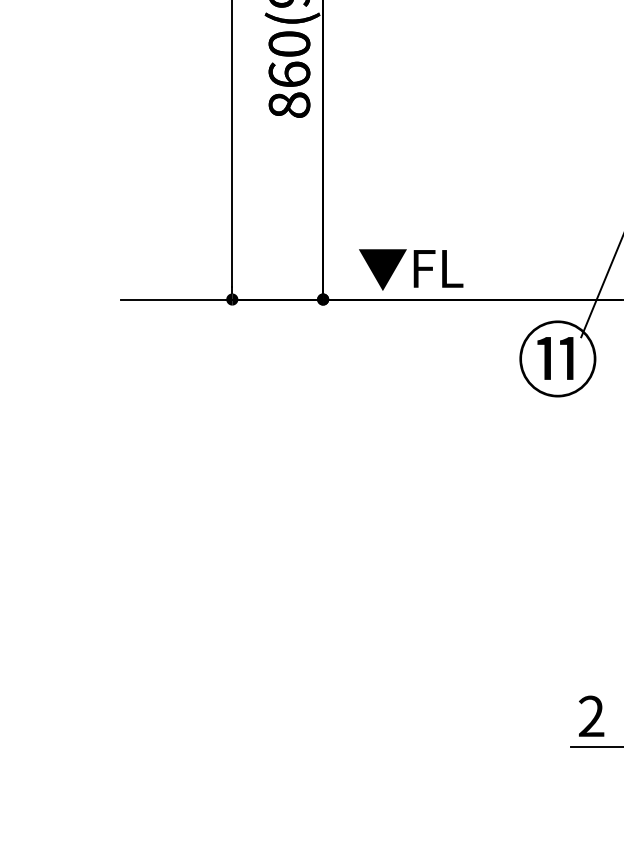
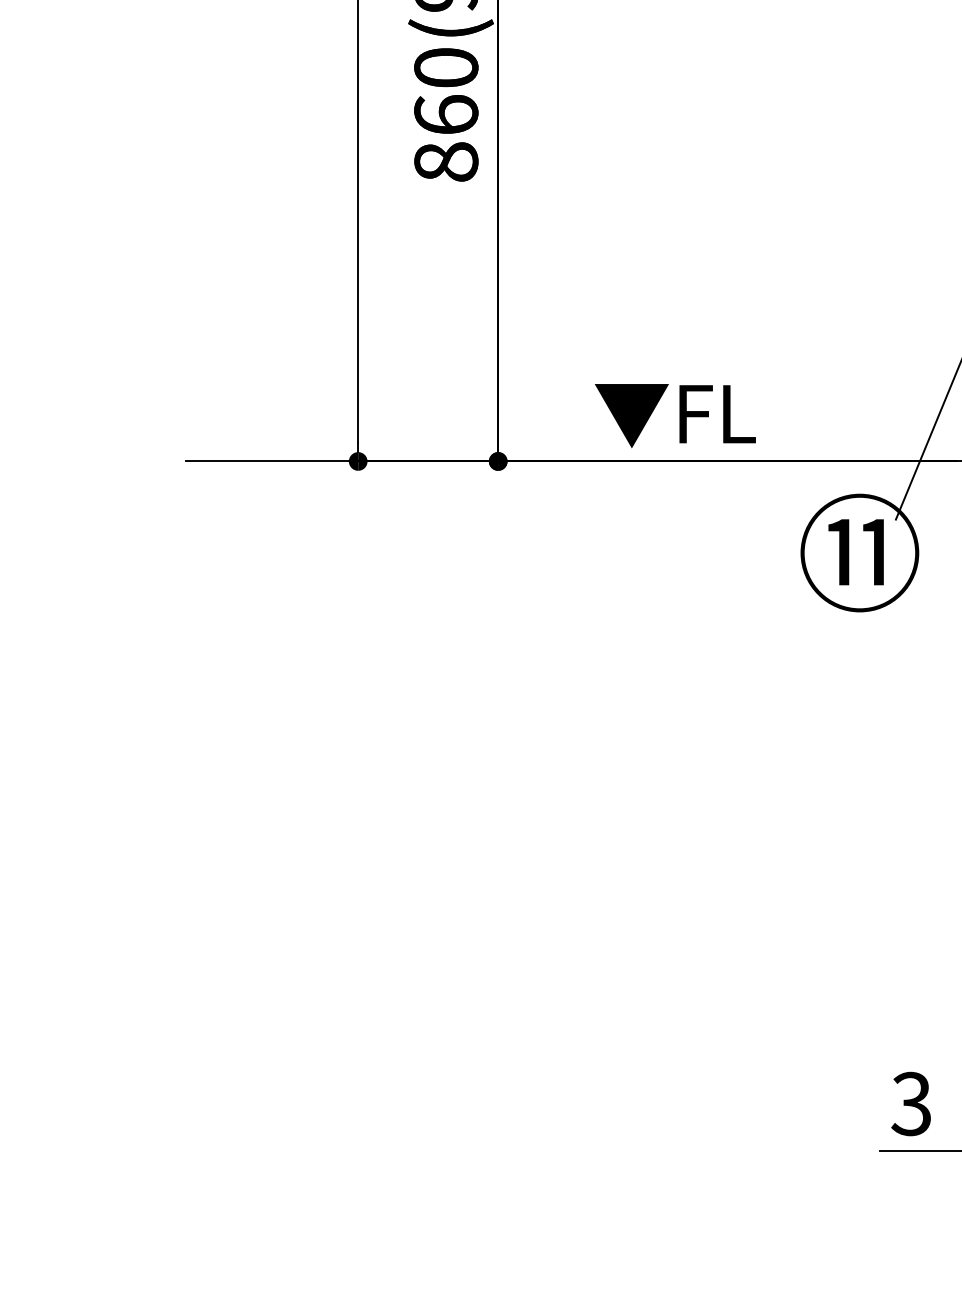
text: (411, 269) -> (675, 415), moved
text: (591, 716) -> (911, 1104), 2 -> 3

